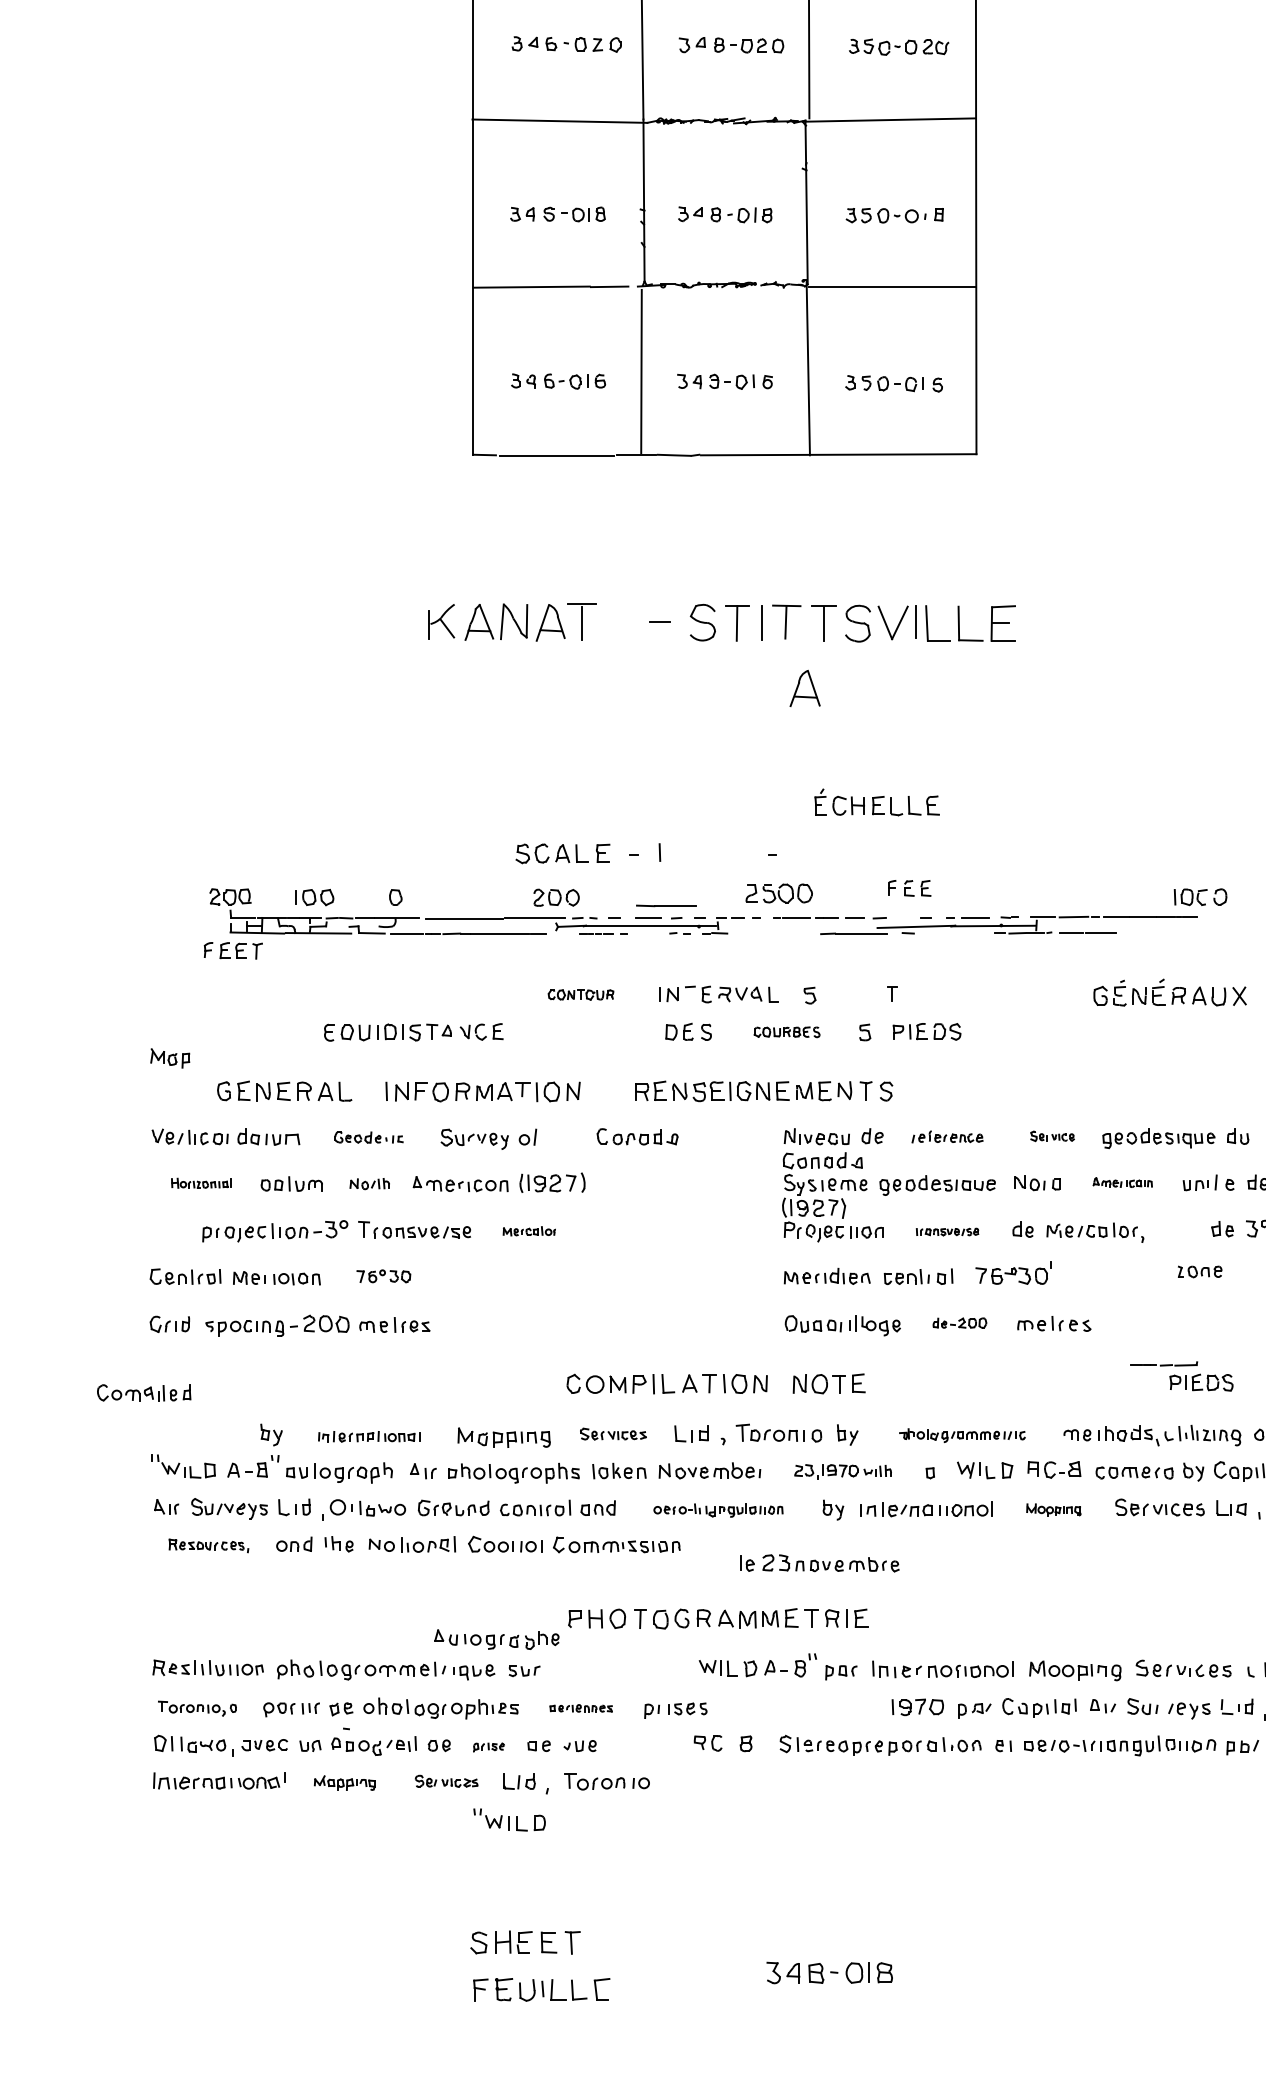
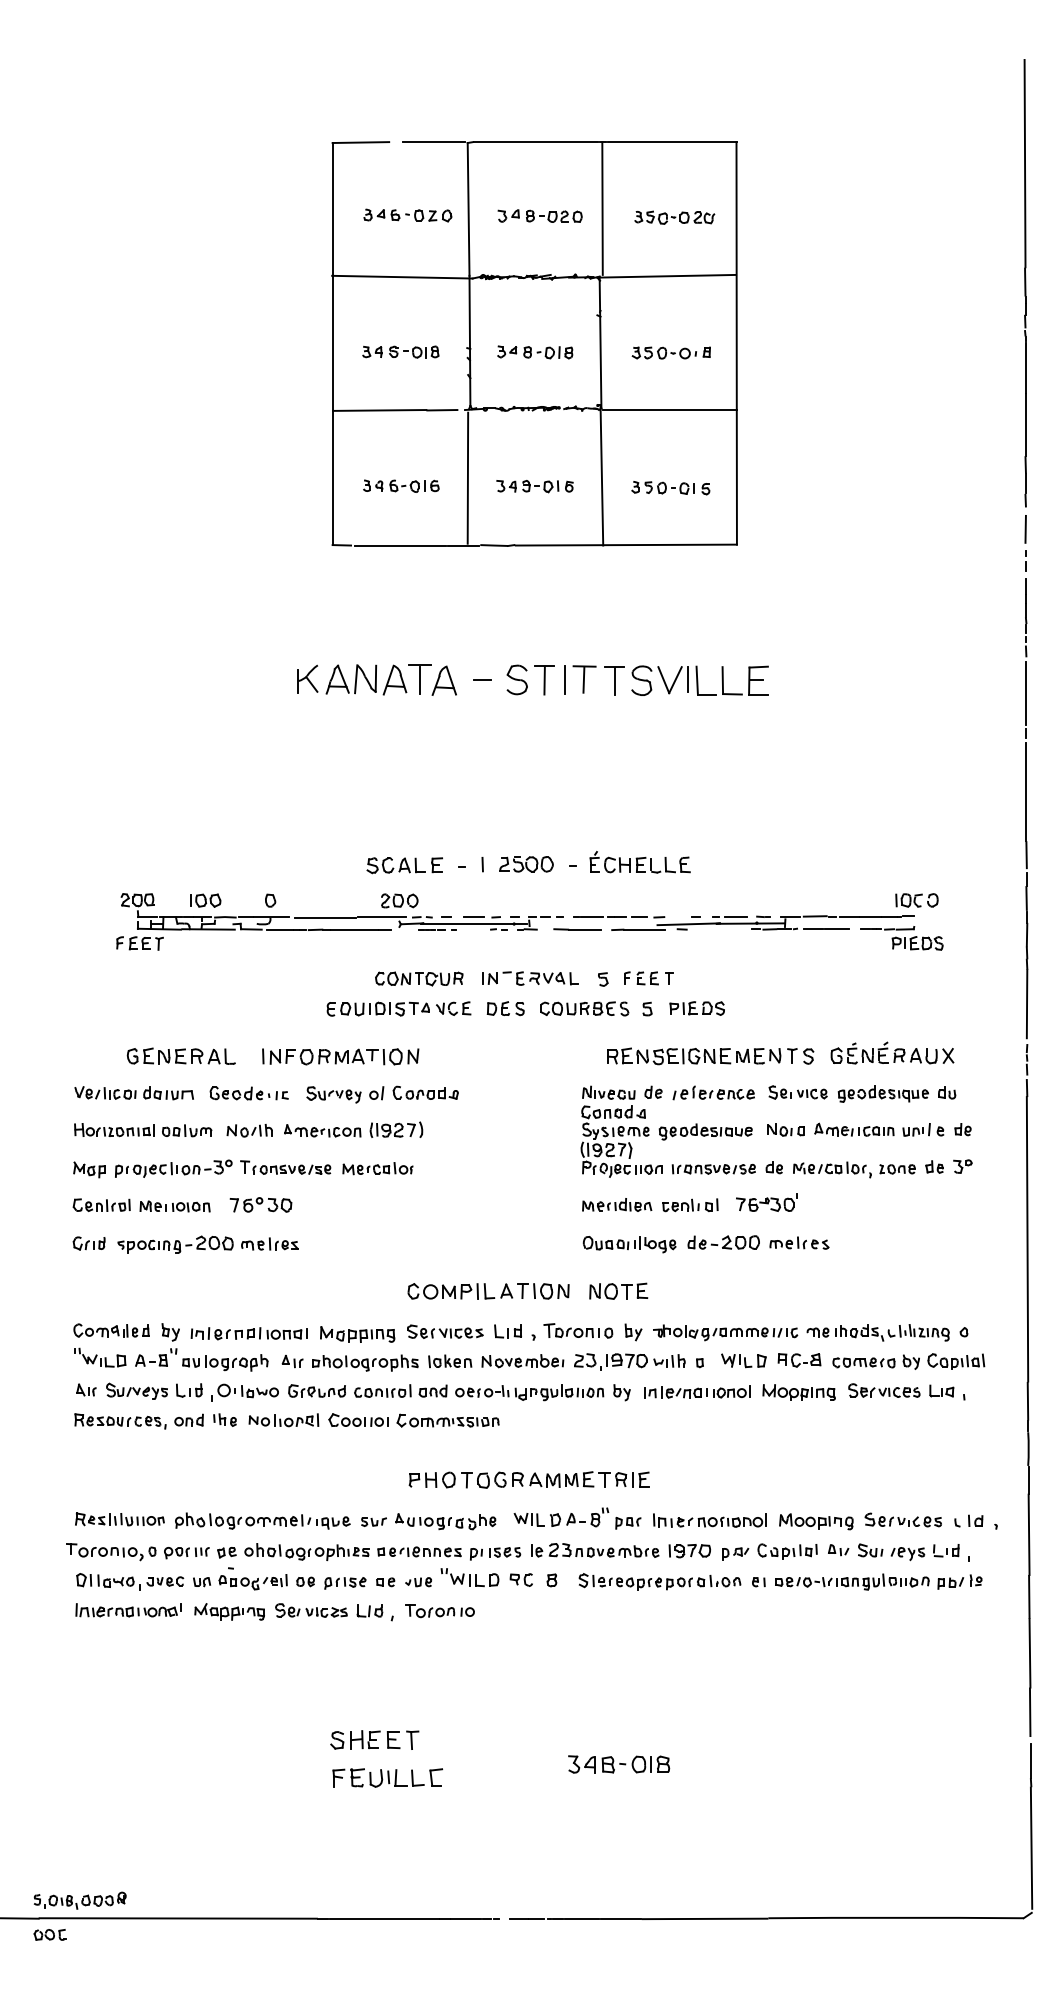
part: (804, 688) -> (443, 680), moved
part: (876, 802) -> (639, 862), moved
part: (909, 888) -> (641, 978), moved
part: (779, 893) -> (526, 864), moved
line: (665, 905) -> (577, 929), moved
part: (1170, 991) -> (892, 1052), moved
part: (581, 994) -> (419, 978), size x1.67
part: (413, 1031) -> (398, 1008), moved
part: (786, 1031) -> (584, 1008), size x1.67
part: (170, 1057) -> (89, 1169), moved
part: (764, 1091) -> (710, 1056), moved
part: (637, 1136) -> (425, 1092), moved
part: (947, 1136) -> (713, 1092), size x1.43
part: (1051, 1136) -> (797, 1092), size x1.67
part: (368, 1137) -> (248, 1093), size x1.43
part: (1122, 1182) -> (854, 1129), size x1.67
part: (201, 1183) -> (114, 1130), size x1.67
part: (369, 1183) -> (249, 1130), size x1.43
part: (528, 1230) -> (377, 1168), size x1.67
part: (947, 1232) -> (713, 1169), size x1.67
part: (1200, 1272) -> (897, 1169), moved
part: (383, 1275) -> (260, 1204), size x1.43
part: (959, 1323) -> (723, 1242), size x1.67
part: (1181, 1376) -> (901, 938), moved
part: (144, 1392) -> (111, 1330), moved
part: (613, 1433) -> (445, 1331), size x1.43
part: (962, 1435) -> (725, 1332), size x1.43
part: (368, 1436) -> (248, 1333), size x1.43
part: (842, 1471) -> (629, 1361), size x1.43
part: (718, 1509) -> (529, 1392), size x1.43
part: (1053, 1509) -> (798, 1392), size x1.67
part: (208, 1545) -> (120, 1421), size x1.43
part: (820, 1563) -> (595, 1550), moved
part: (496, 1639) -> (445, 1521), moved
part: (581, 1707) -> (419, 1551), size x1.67
part: (197, 1709) -> (111, 1552), size x1.43
part: (489, 1747) -> (345, 1583), size x1.67
part: (446, 1781) -> (311, 1610), size x1.43
part: (344, 1782) -> (229, 1611), size x1.43
part: (508, 1819) -> (469, 1577), moved

